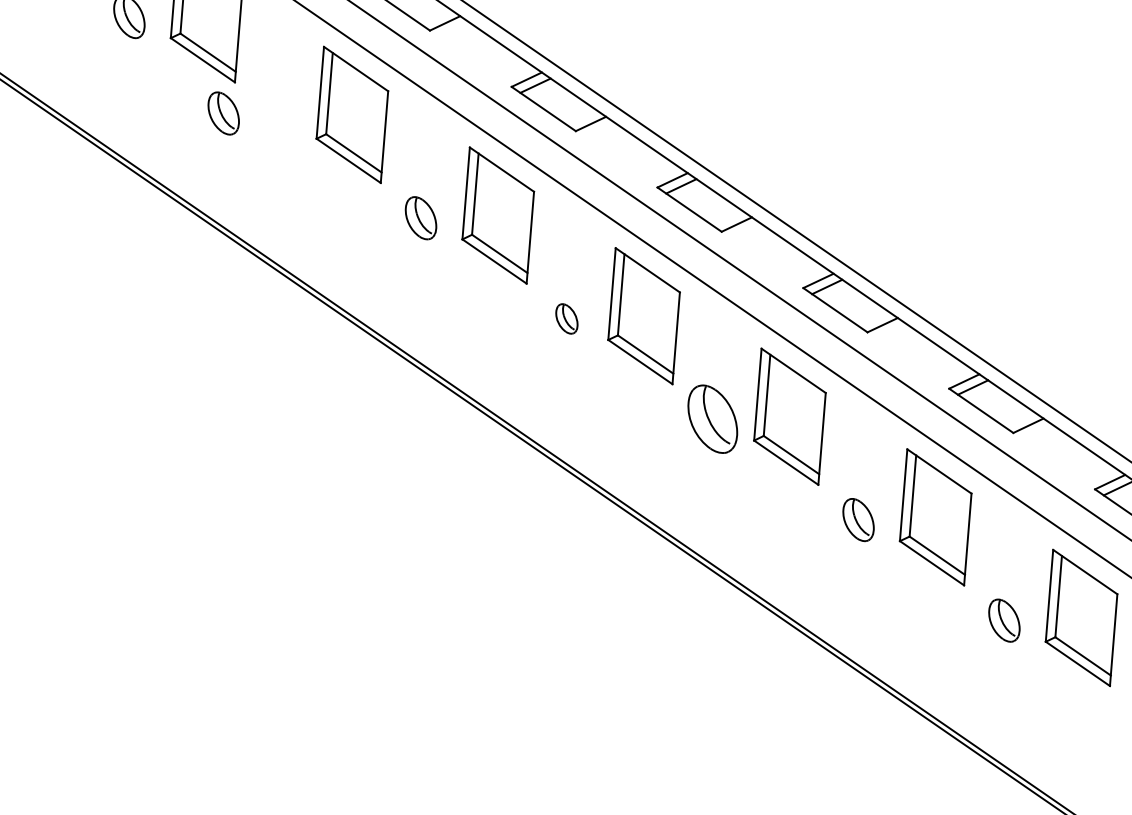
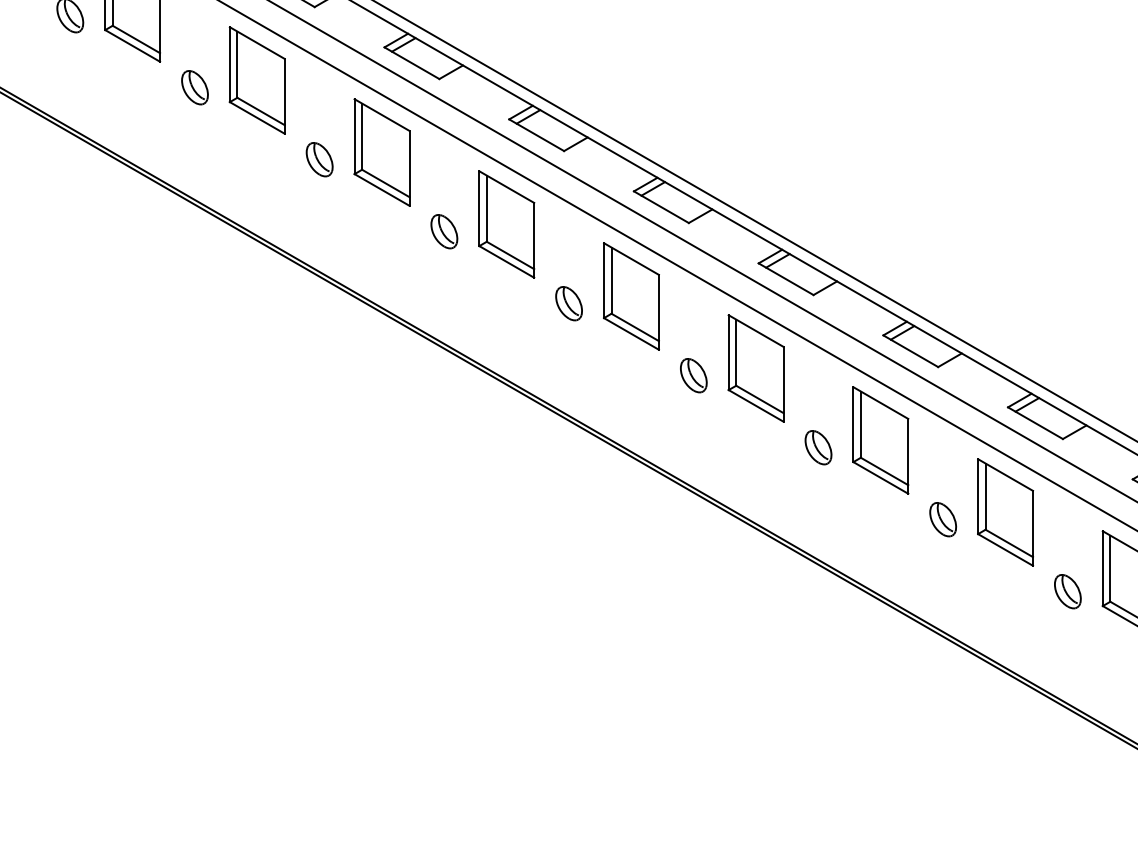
part: (223, 113) -> (194, 87), moved
part: (567, 318) -> (444, 231), size x1.43
part: (712, 419) -> (568, 303), size x0.62

